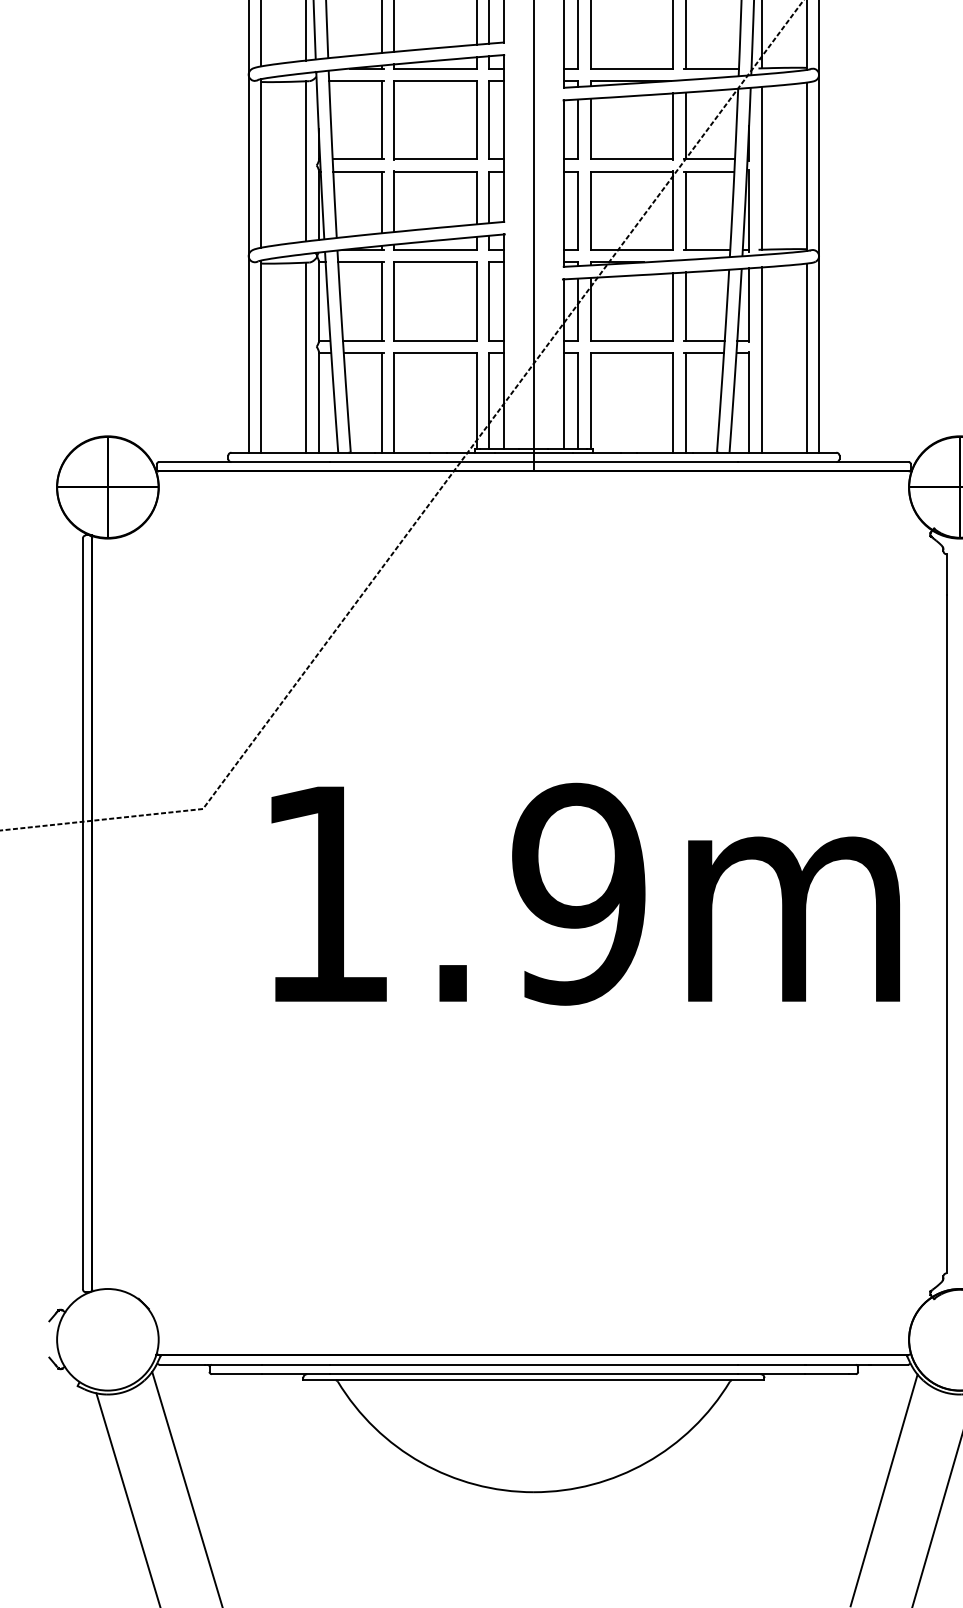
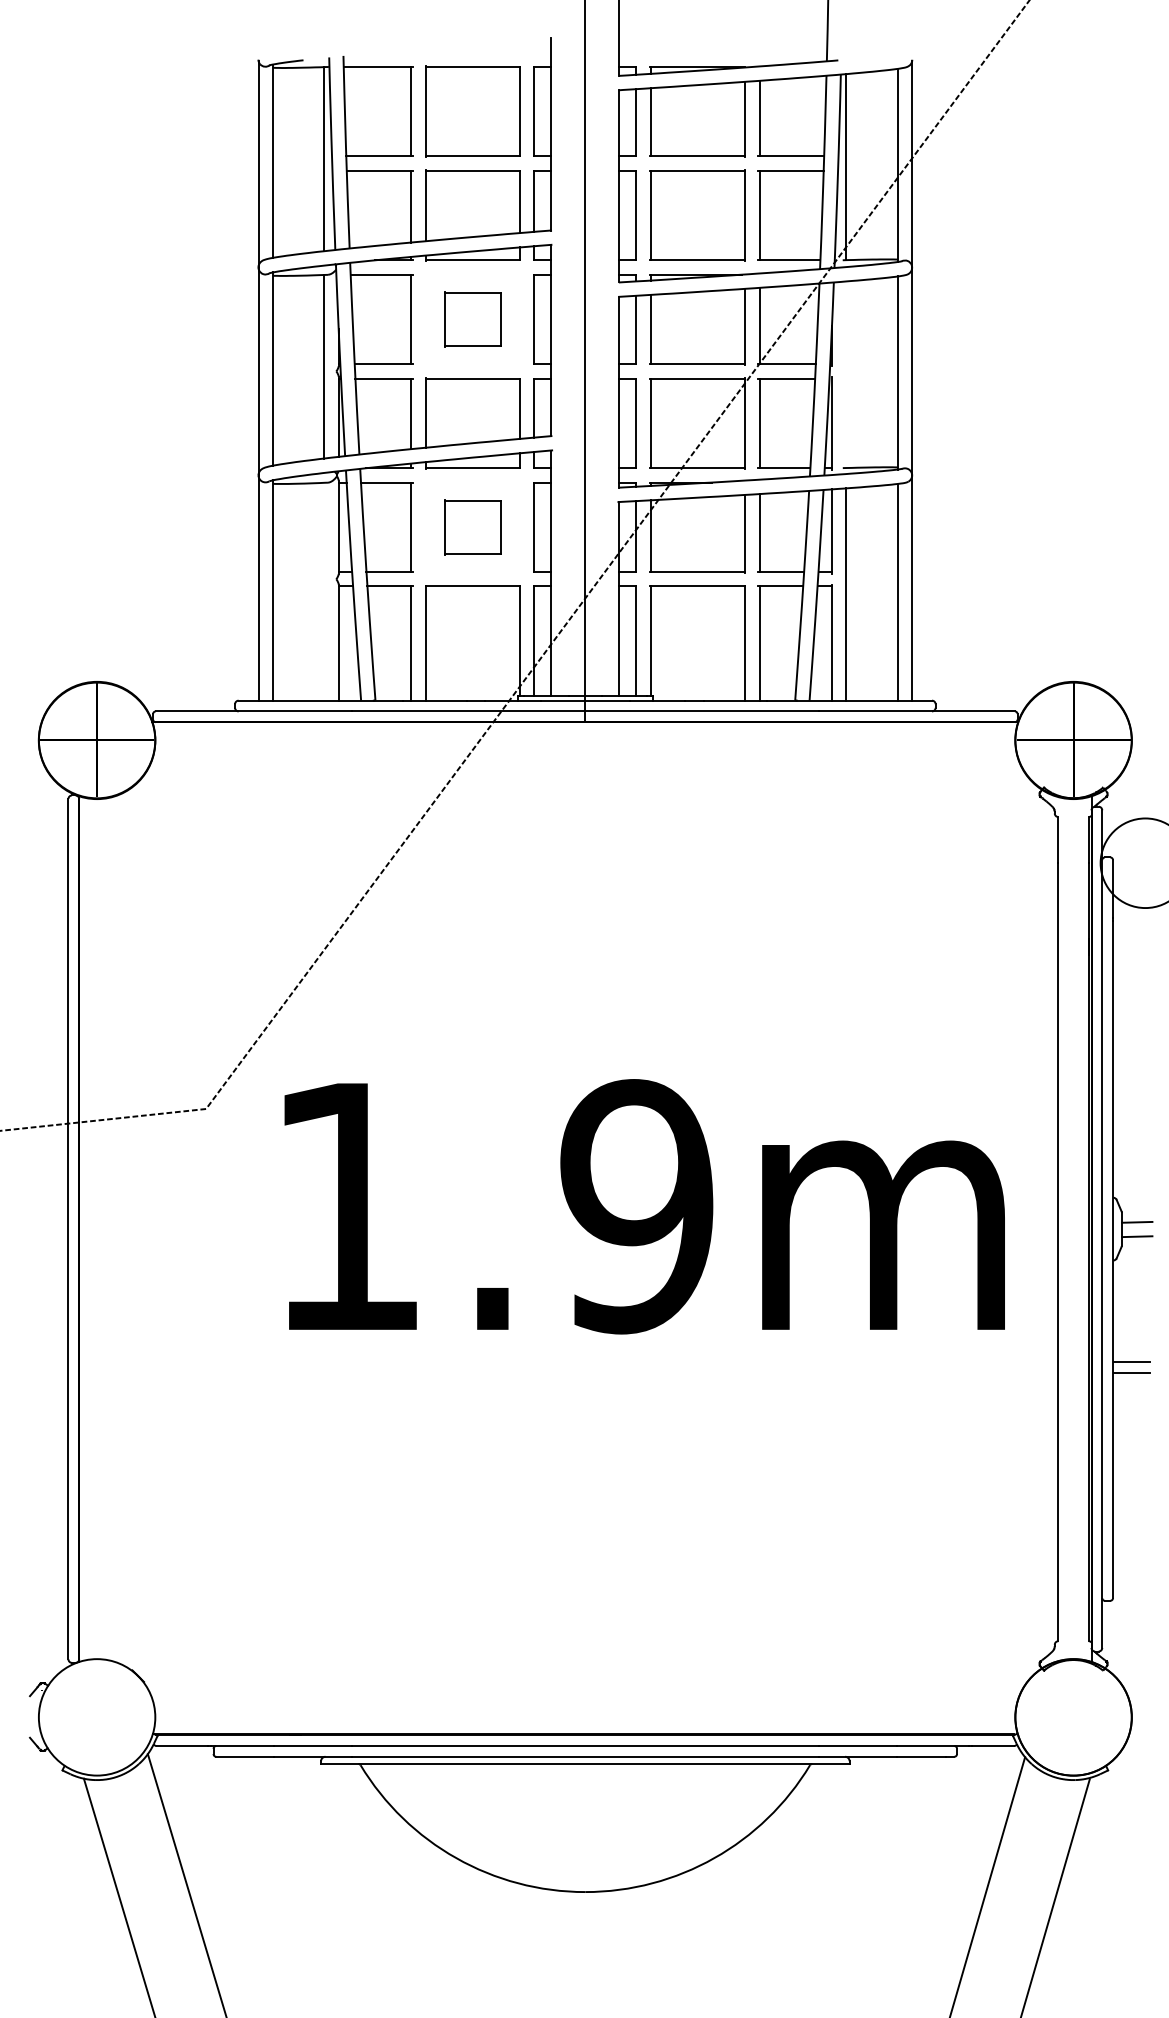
part: (435, 120) -> (472, 319), size x0.6
line: (761, 168) -> (846, 374), removed
part: (435, 301) -> (472, 527), size x0.6
line: (306, 357) -> (324, 591), removed

